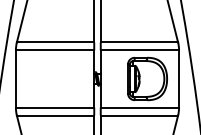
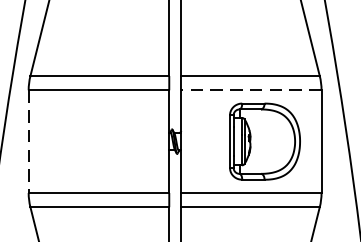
line: (139, 50) -> (250, 90), solid -> dashed
line: (15, 79) -> (27, 142), solid -> dashed

